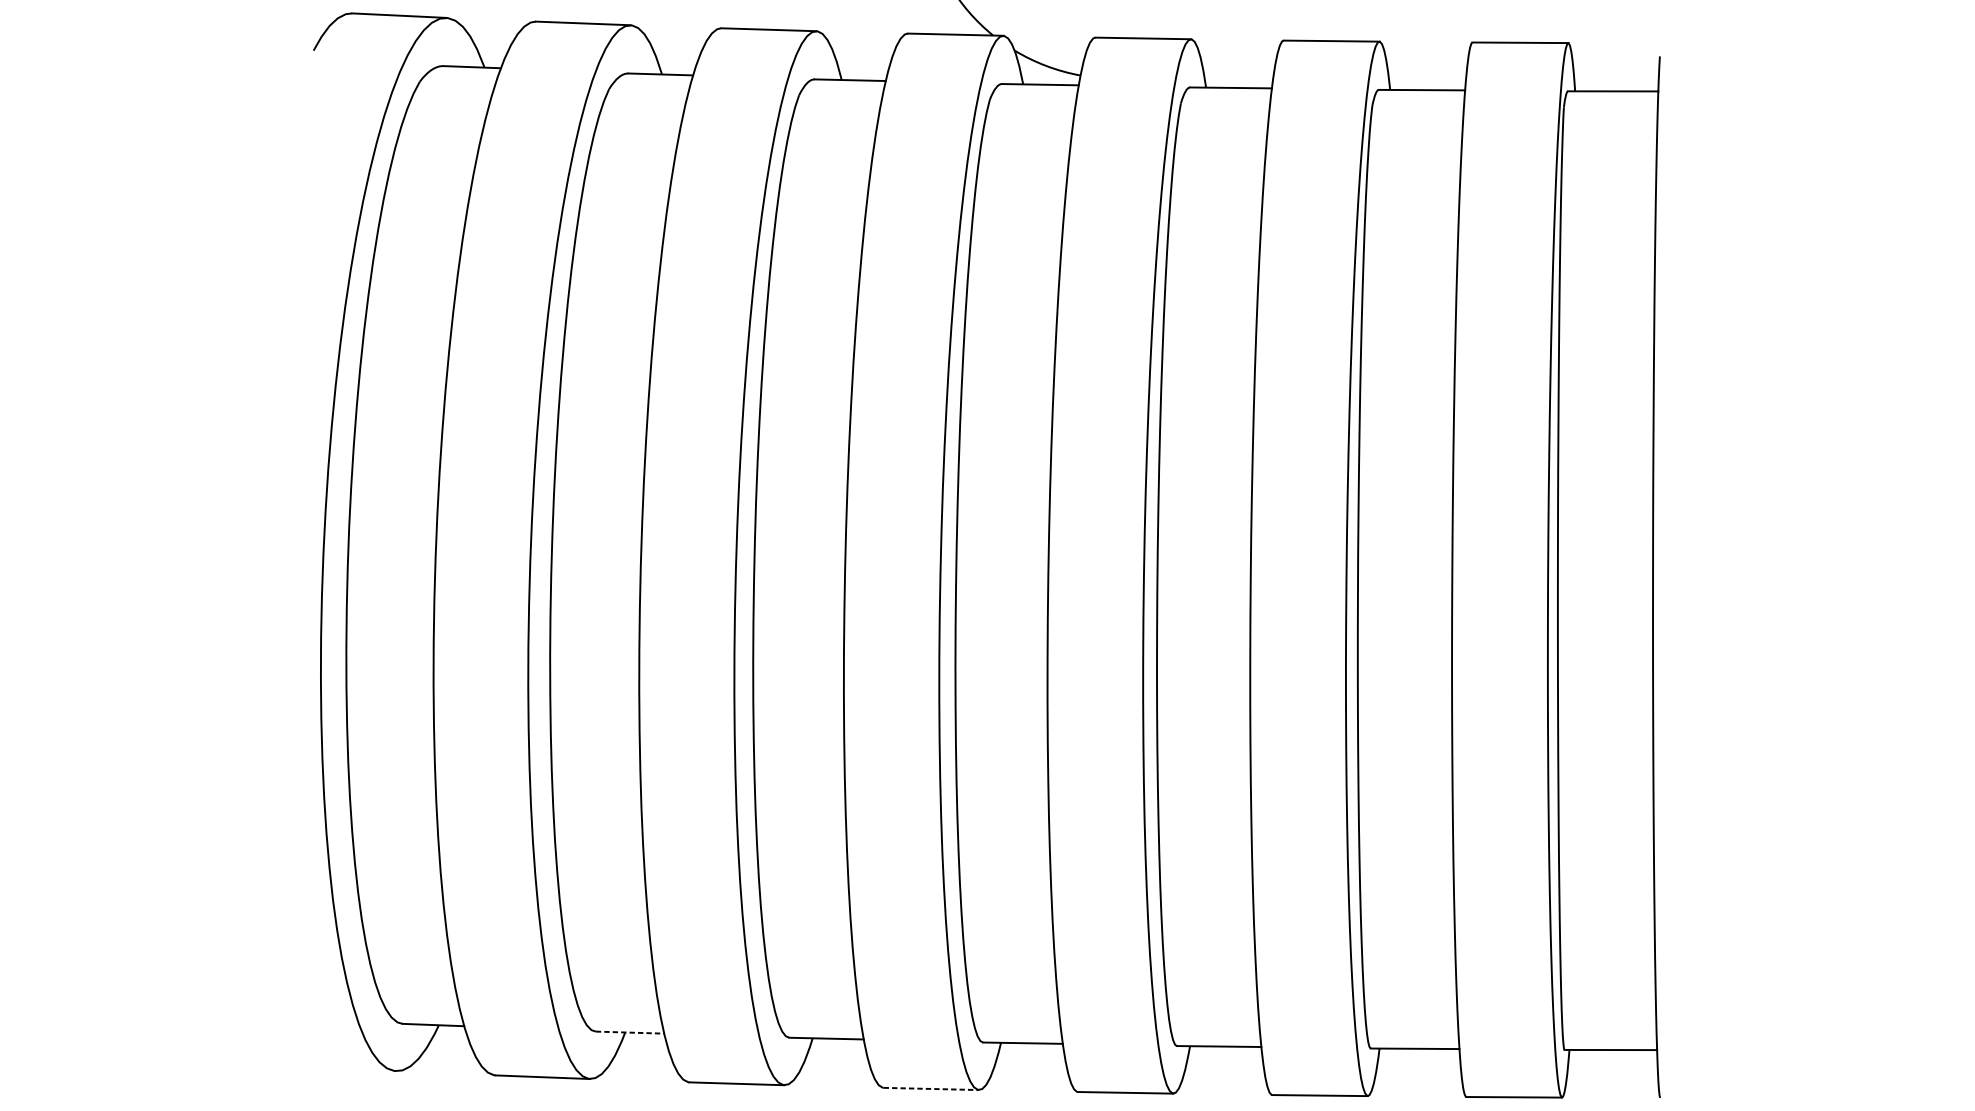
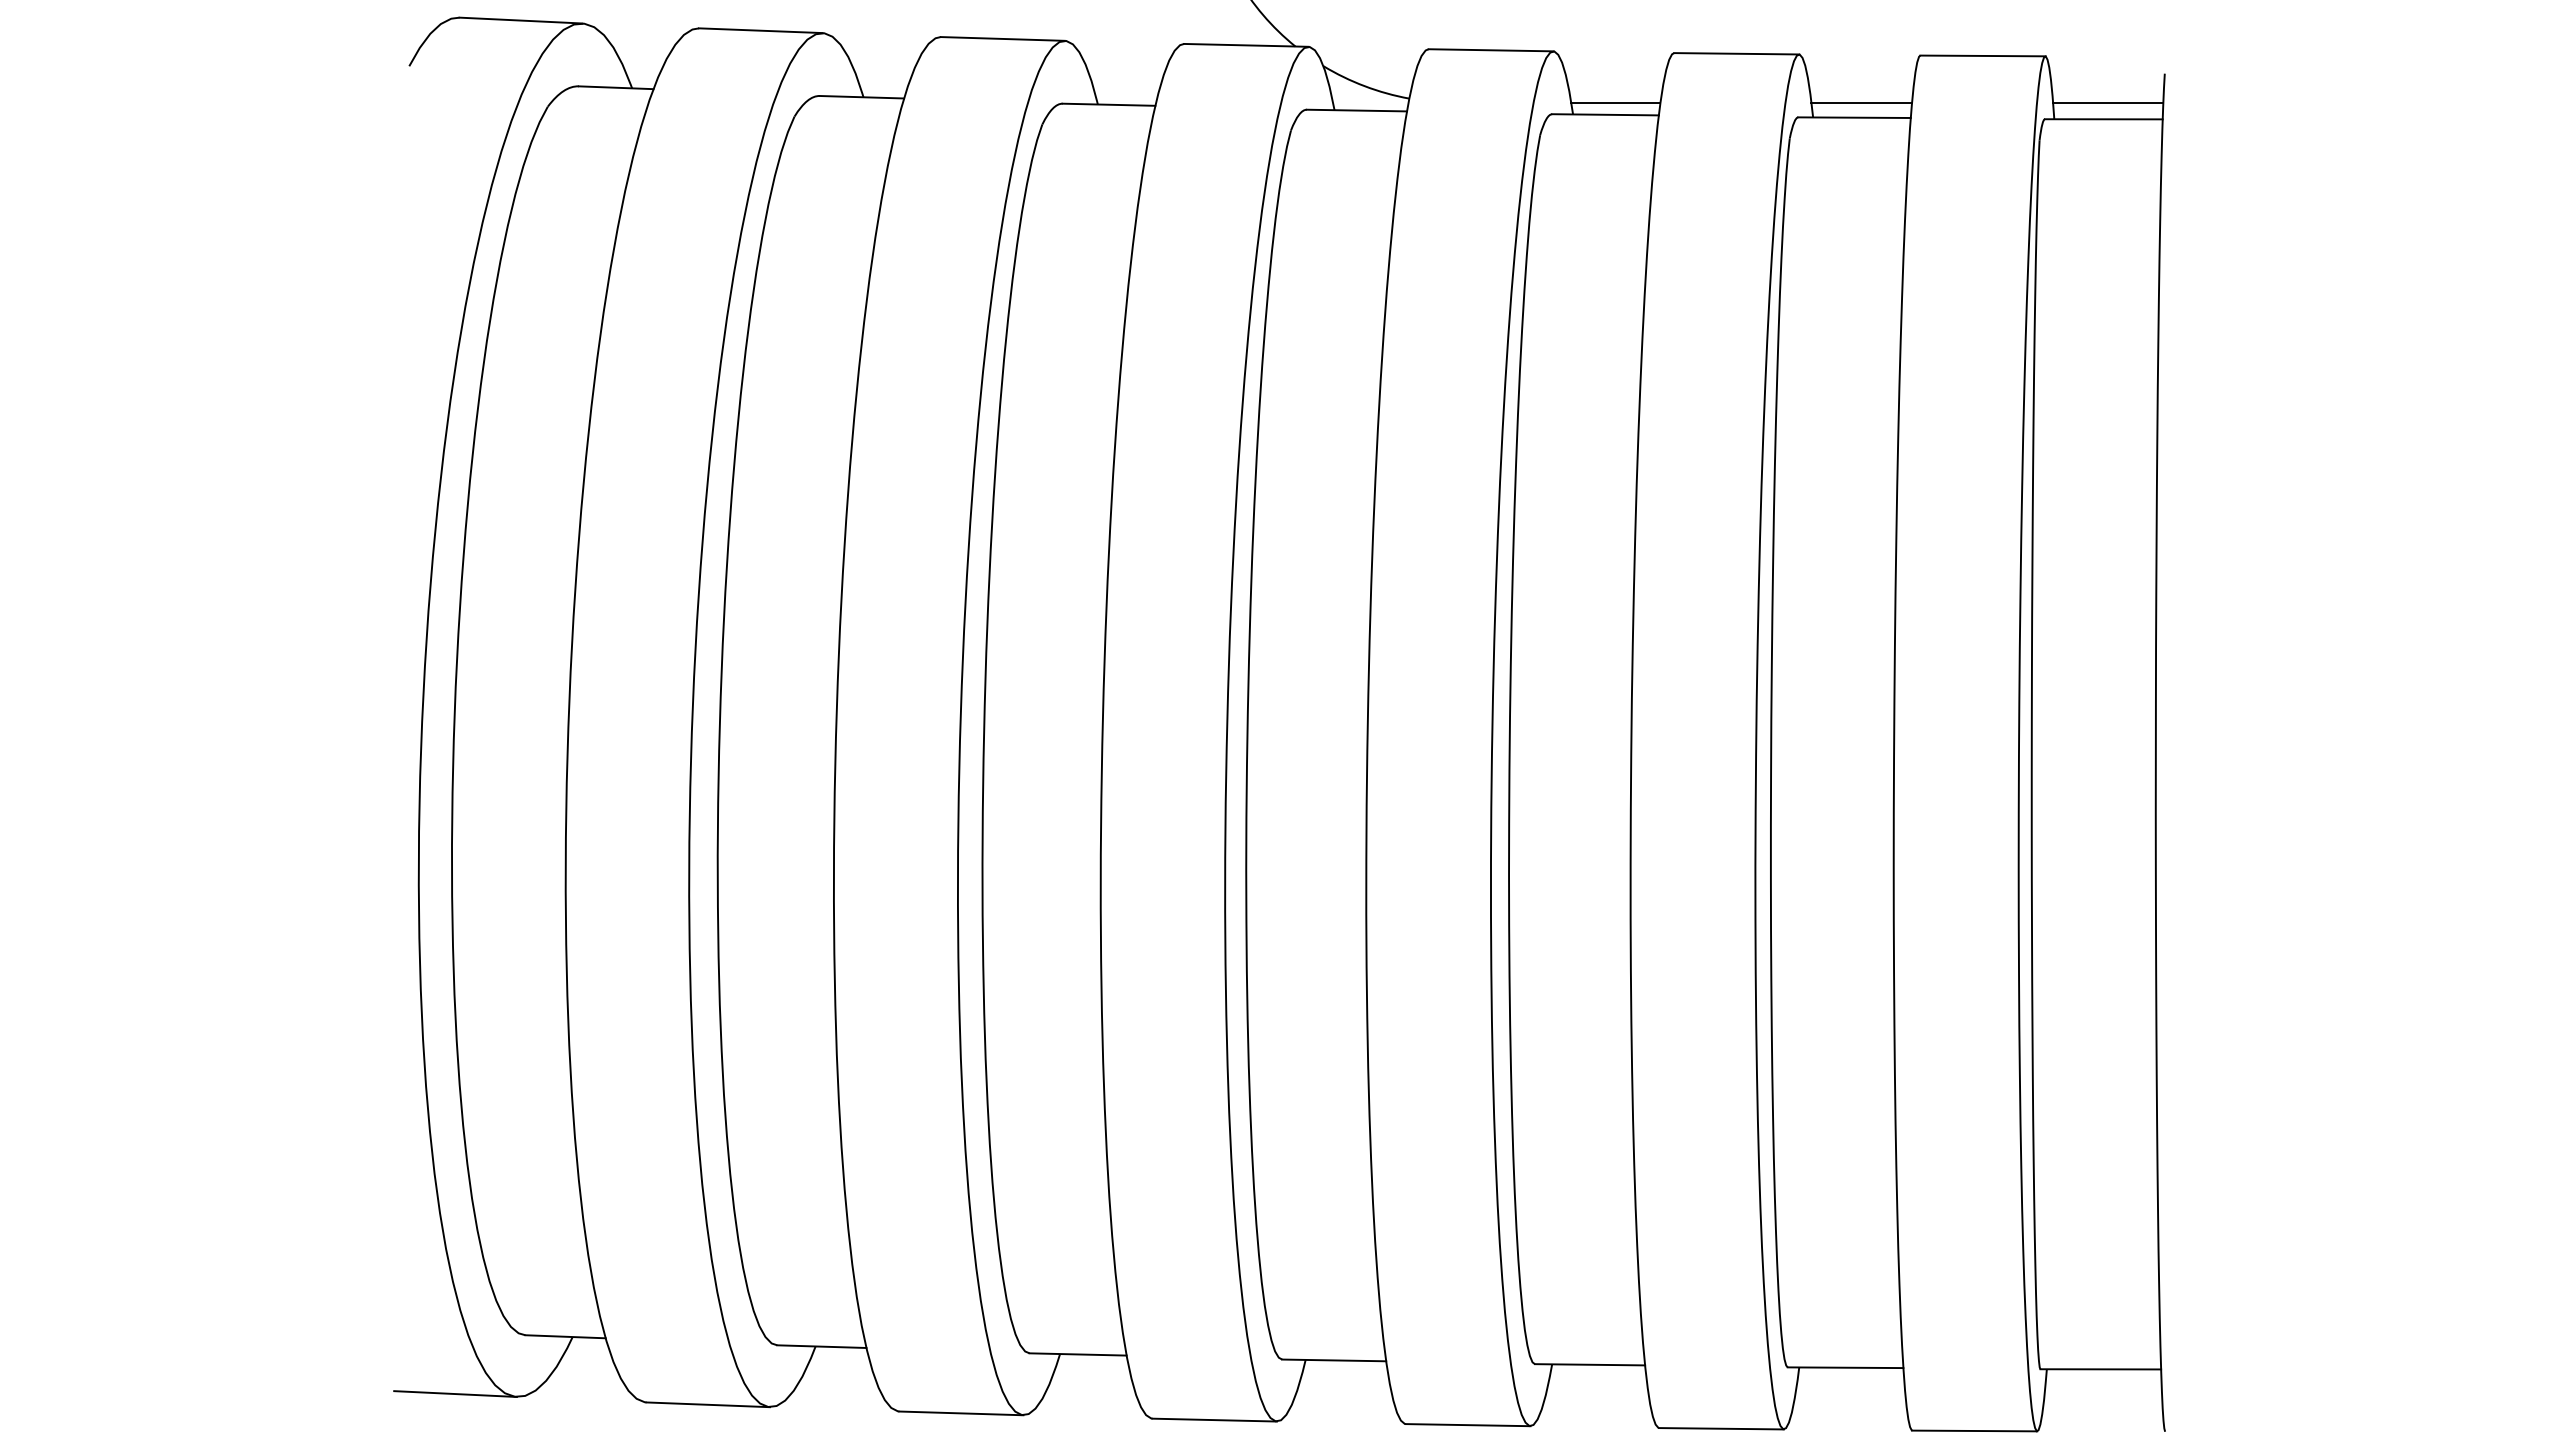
line: (1238, 78) -> (1615, 102), added
line: (1427, 78) -> (1861, 102), added
line: (1616, 78) -> (2108, 102), added
line: (629, 1032) -> (821, 1346), dashed -> solid
line: (349, 1068) -> (455, 1393), added
line: (931, 1089) -> (1215, 1420), dashed -> solid

